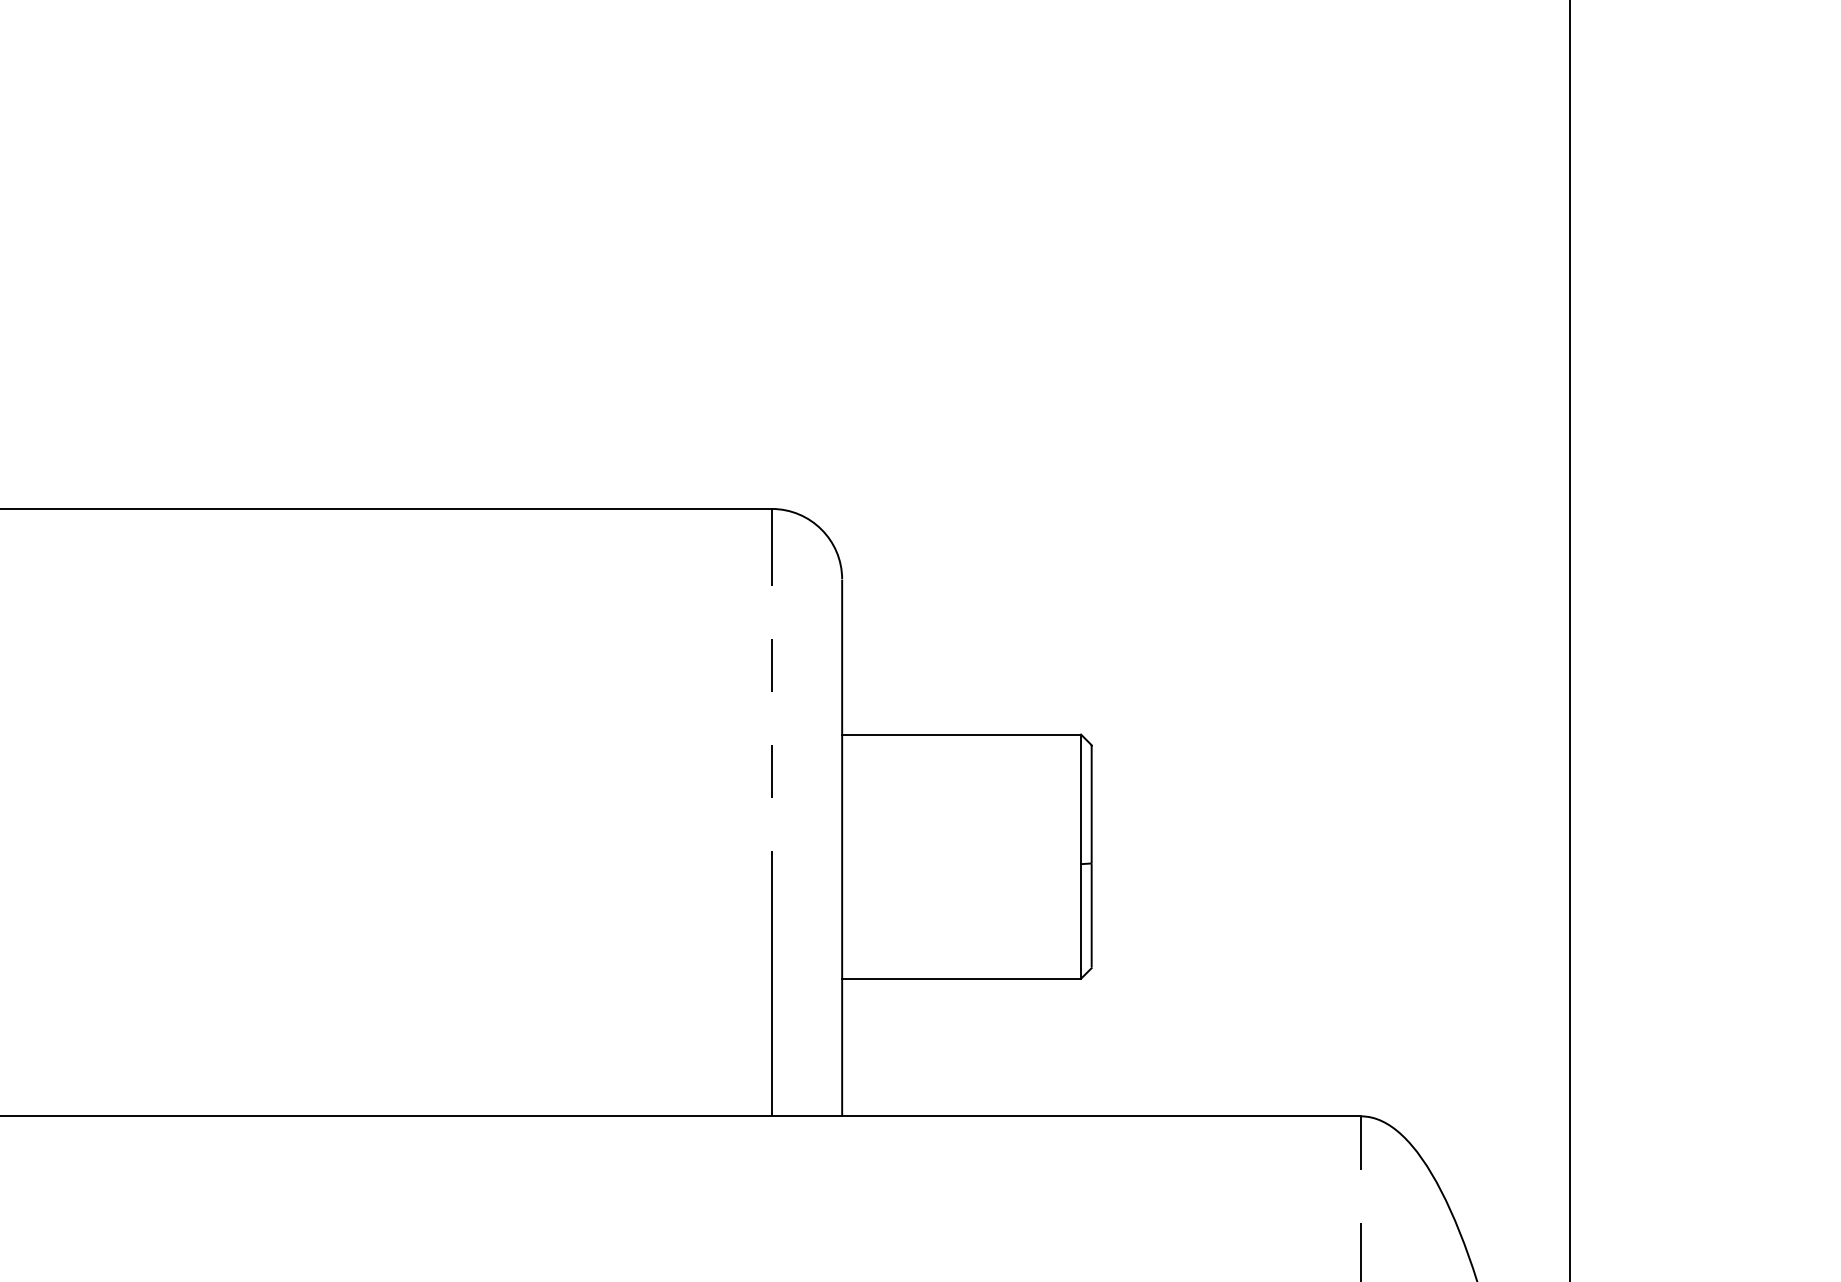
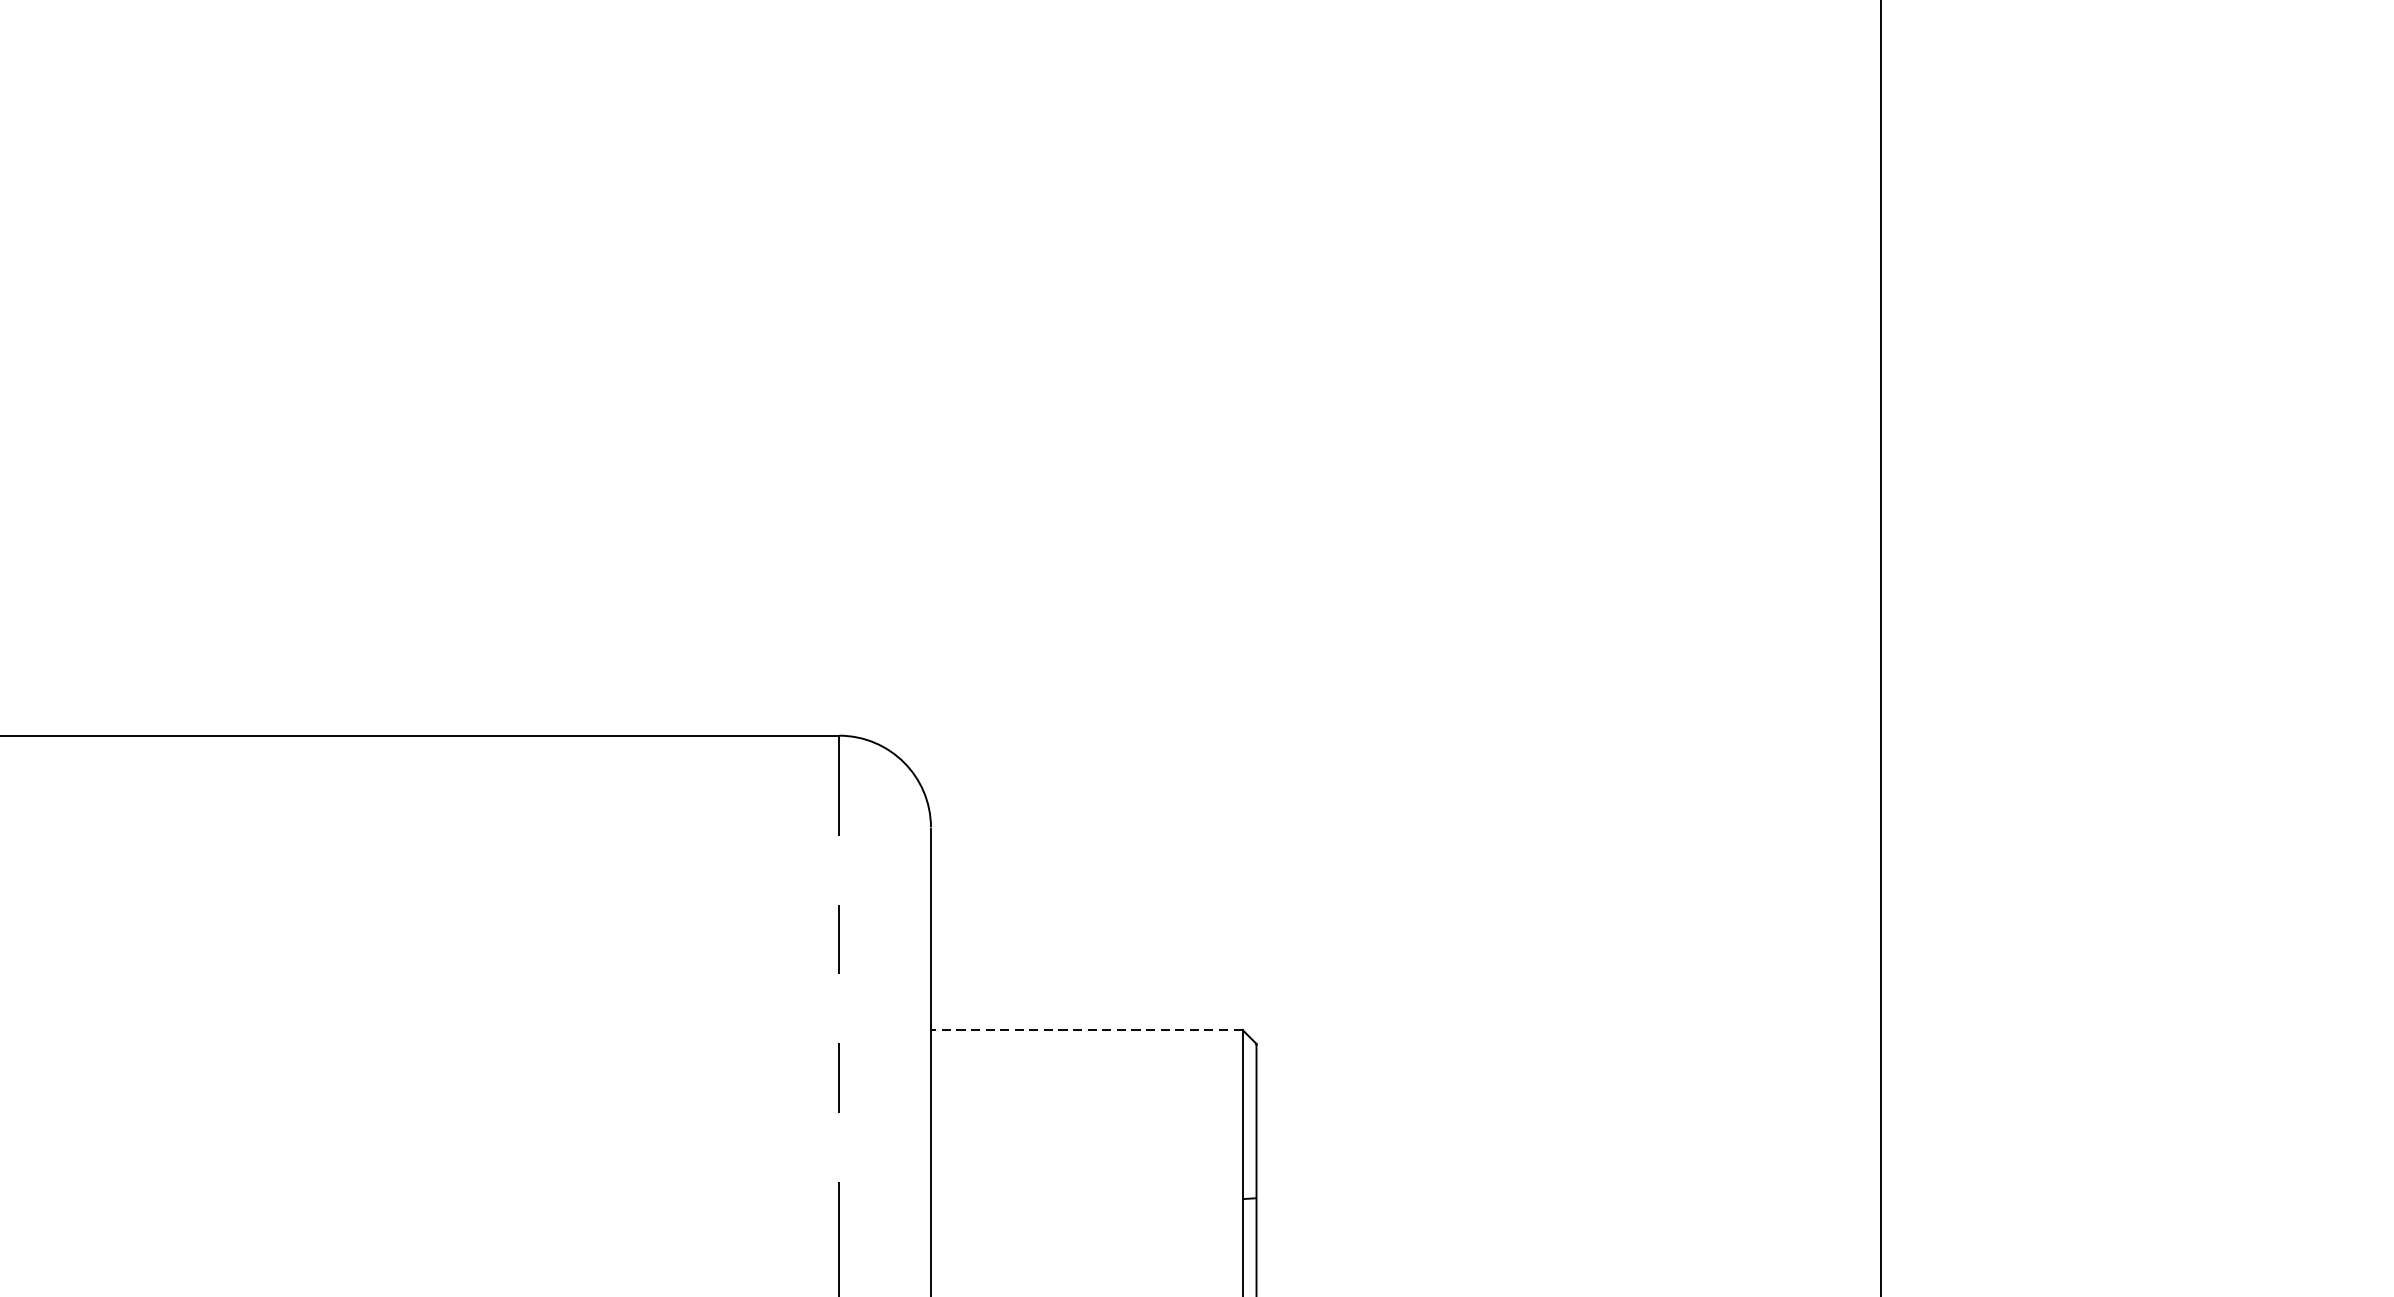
line: (961, 734) -> (1086, 1029), solid -> dashed

